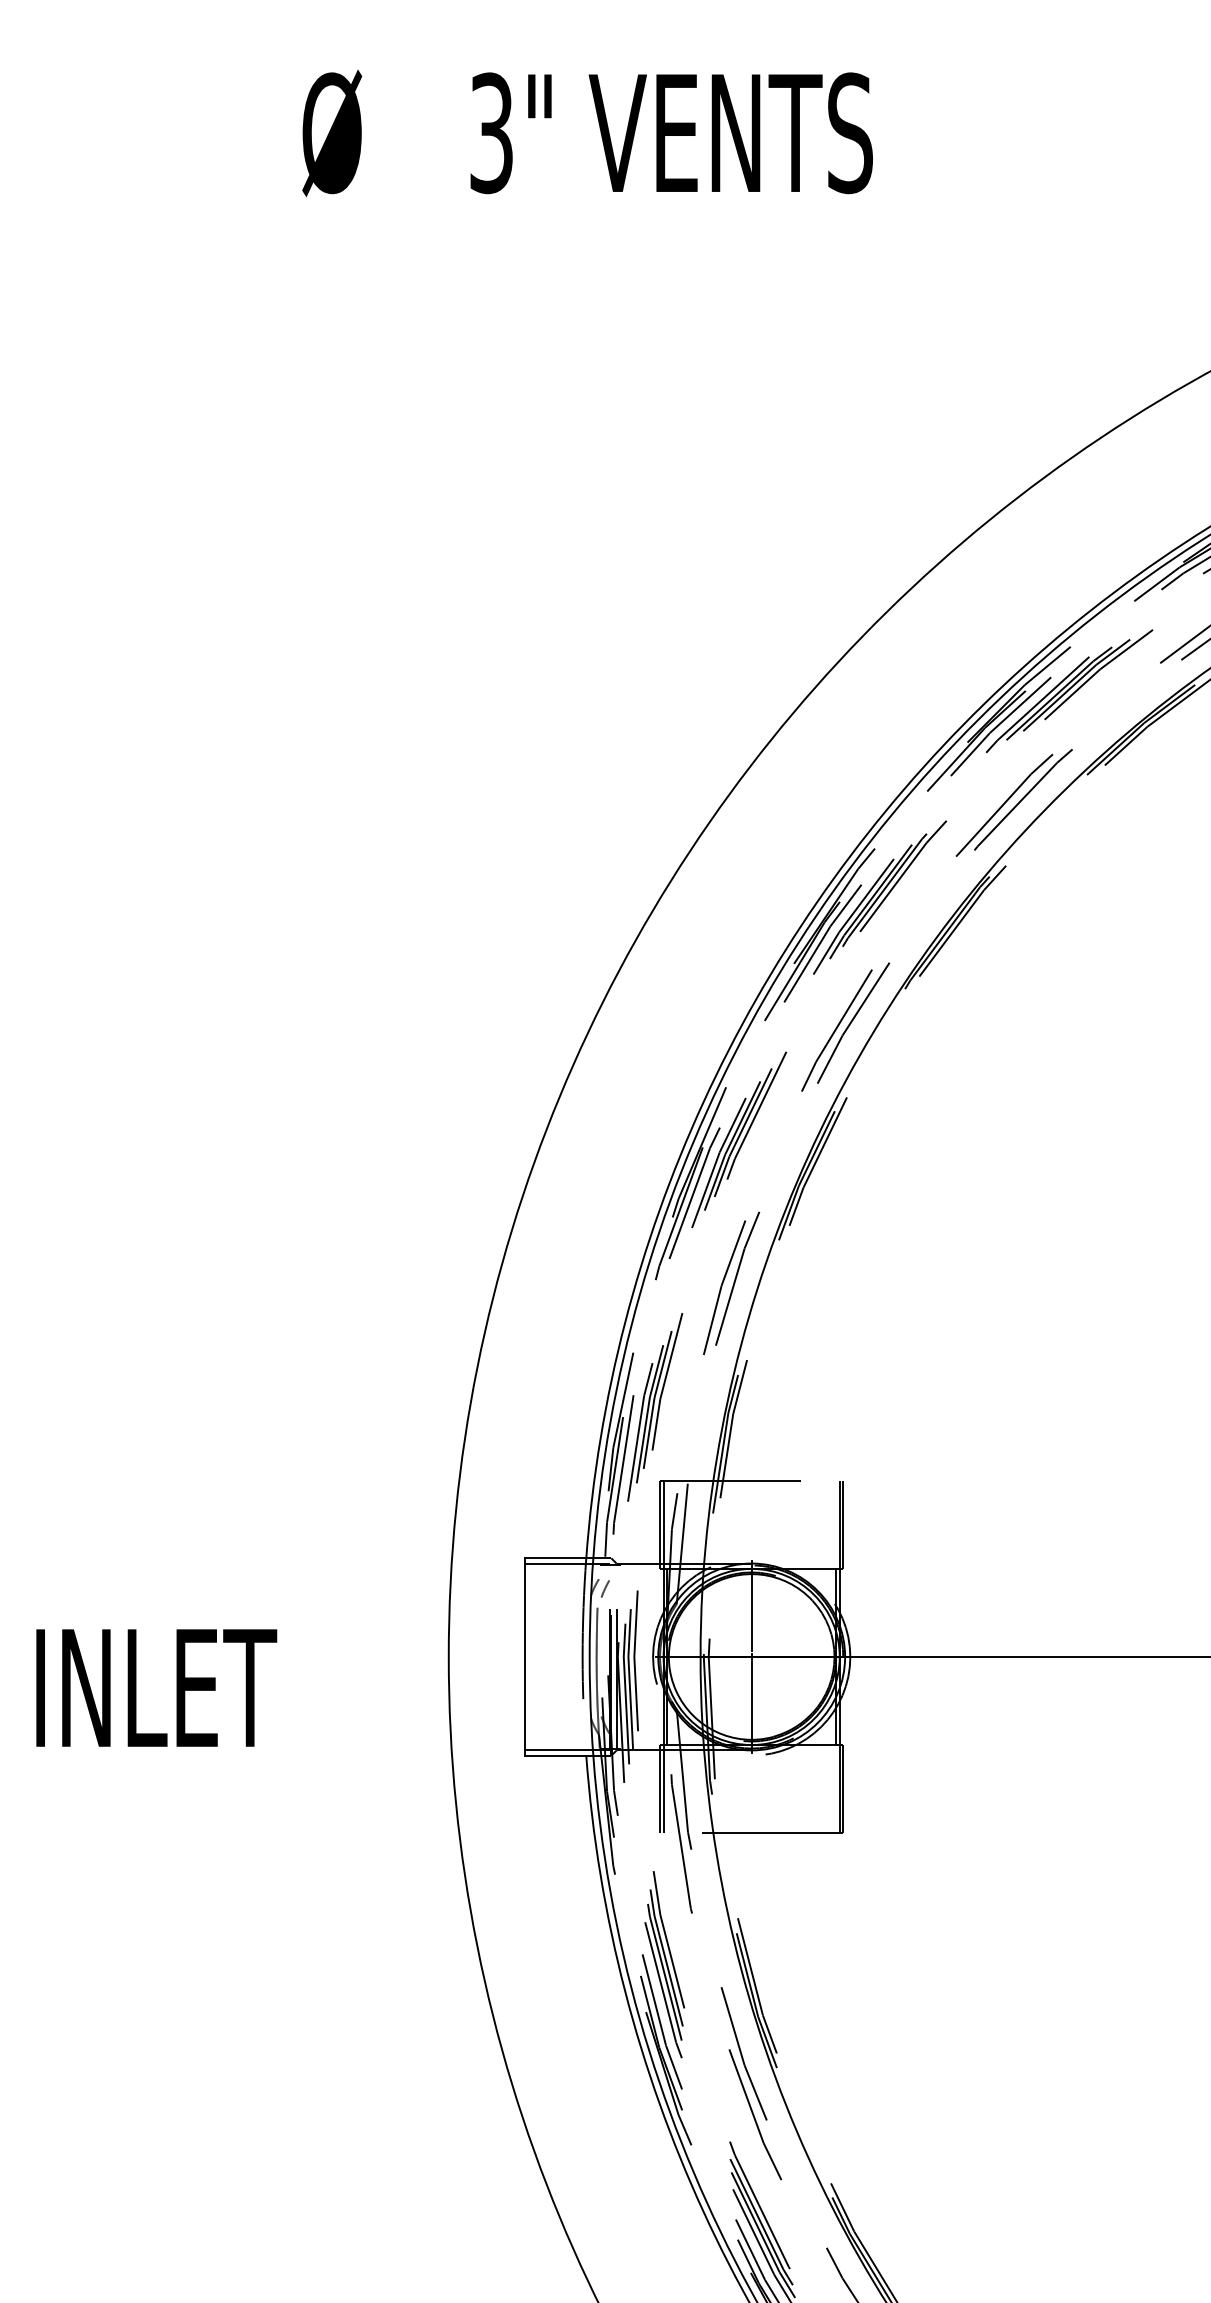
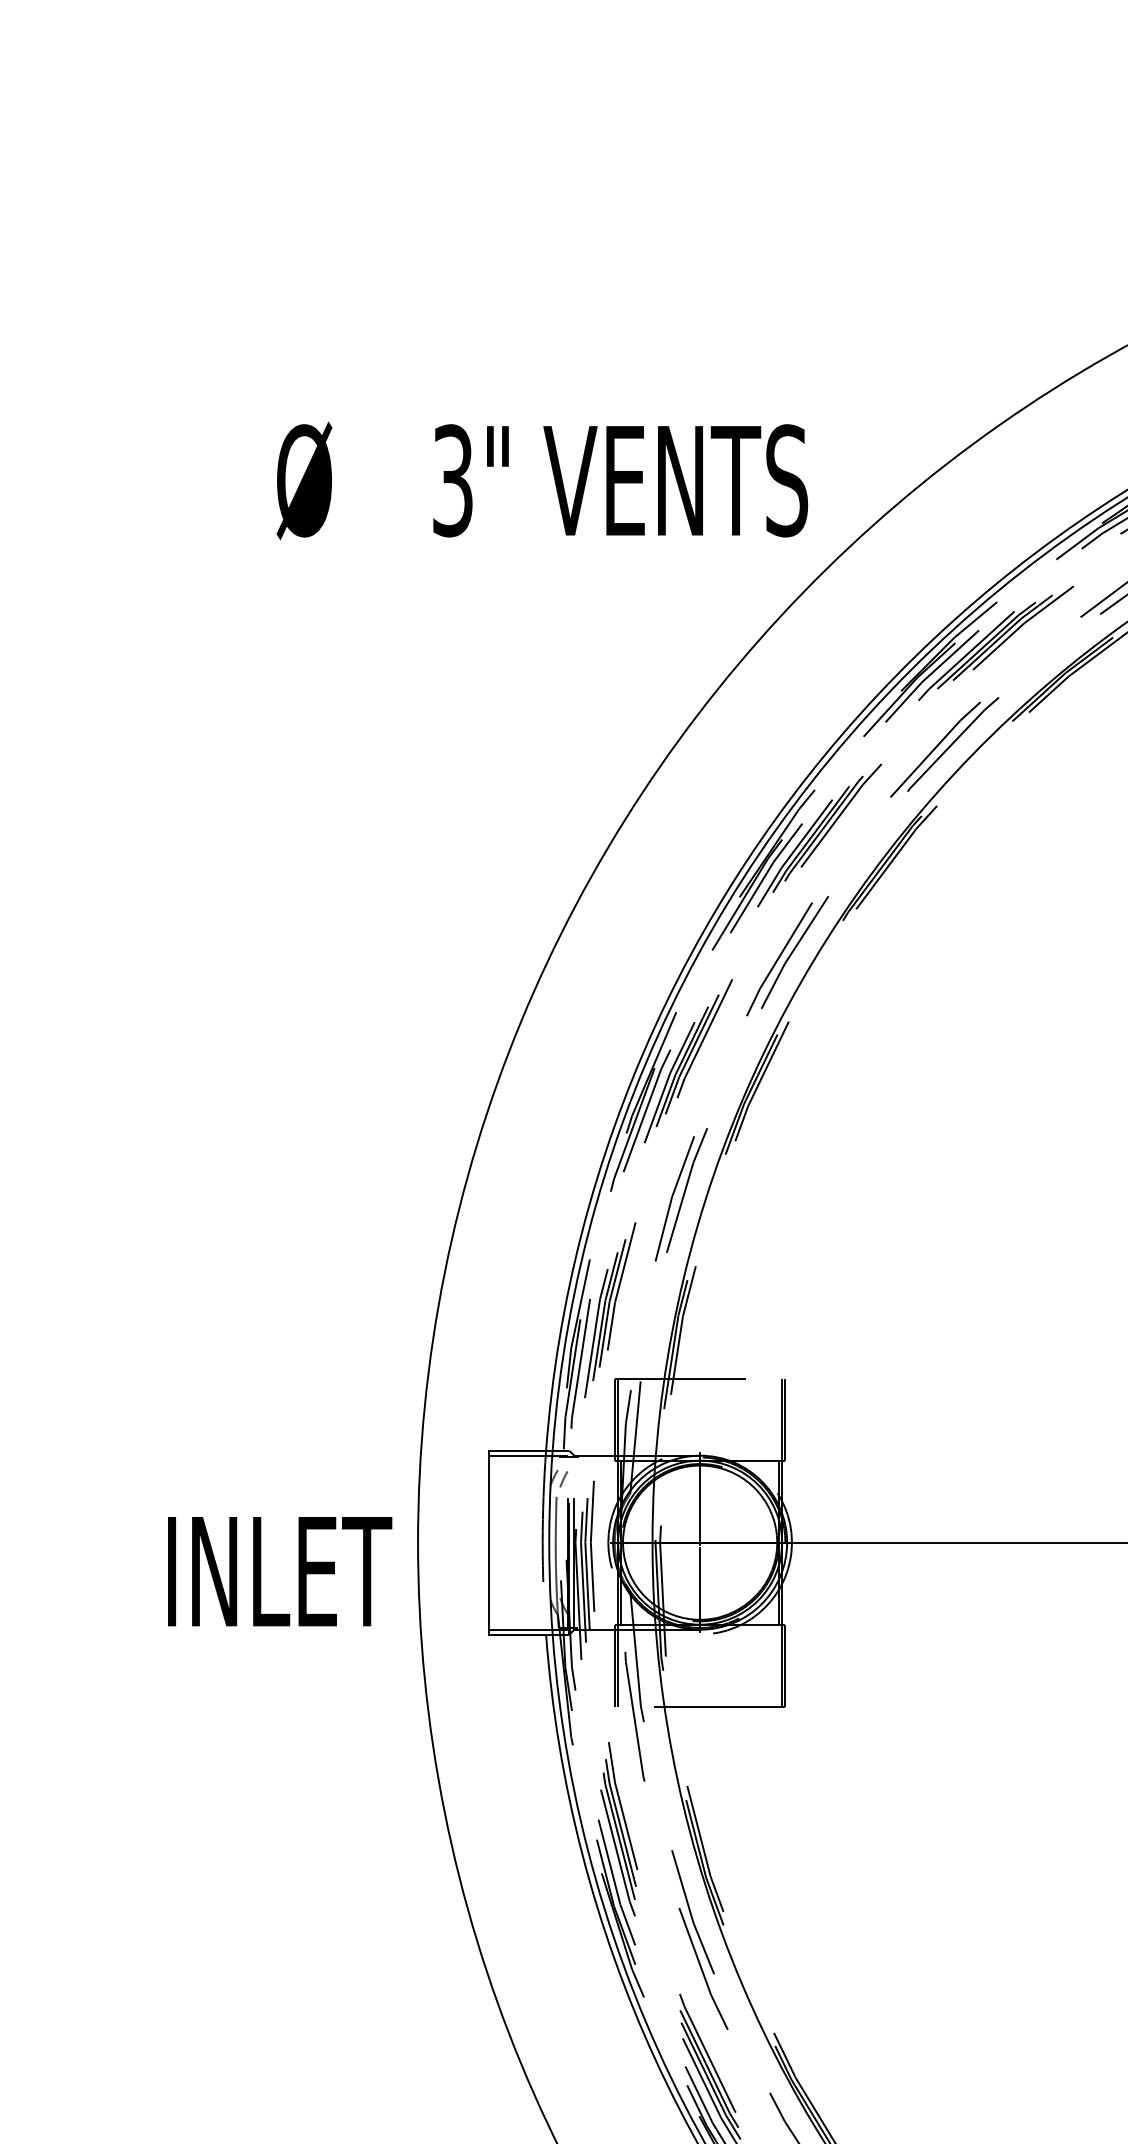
text: (587, 132) -> (542, 480), moved
text: (157, 1687) -> (280, 1571), moved

